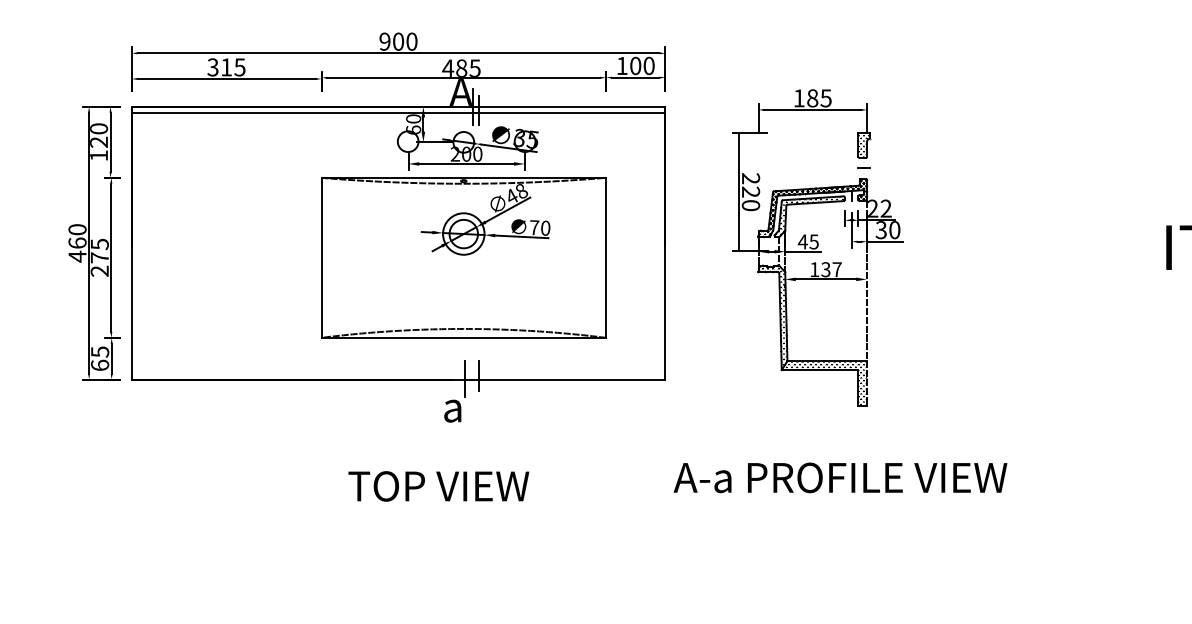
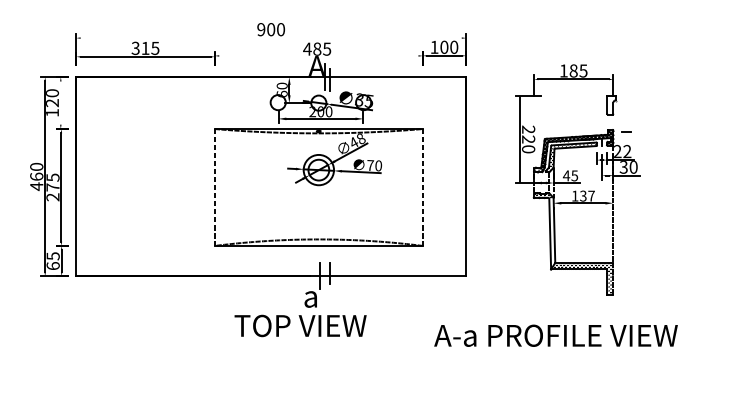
line: (398, 53) -> (271, 38), removed
line: (463, 77) -> (318, 55), removed
line: (398, 112) -> (271, 81), removed
line: (110, 141) -> (60, 102), removed
hatch: (863, 144) -> (610, 104), removed
line: (863, 167) -> (626, 130), moved
line: (321, 258) -> (214, 187), solid -> dashed
line: (606, 258) -> (423, 187), solid -> dashed
hatch: (783, 320) -> (552, 233), removed
text: (840, 477) -> (556, 335), moved
text: (438, 486) -> (300, 326), moved

